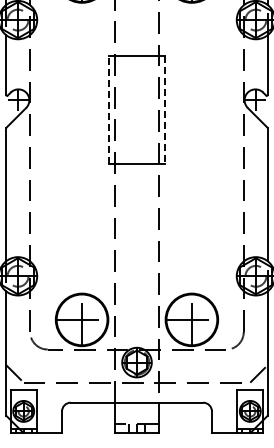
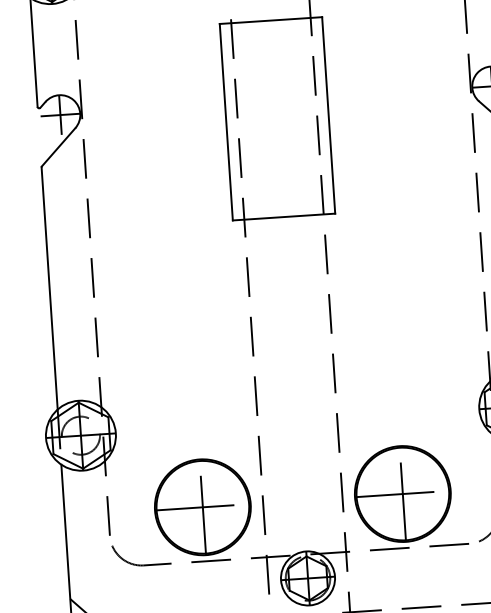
line: (108, 110) -> (225, 122), dashed -> solid
line: (165, 110) -> (329, 115), dashed -> solid

